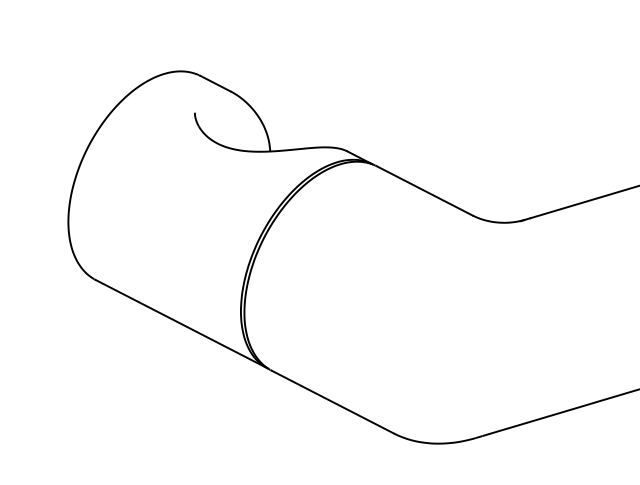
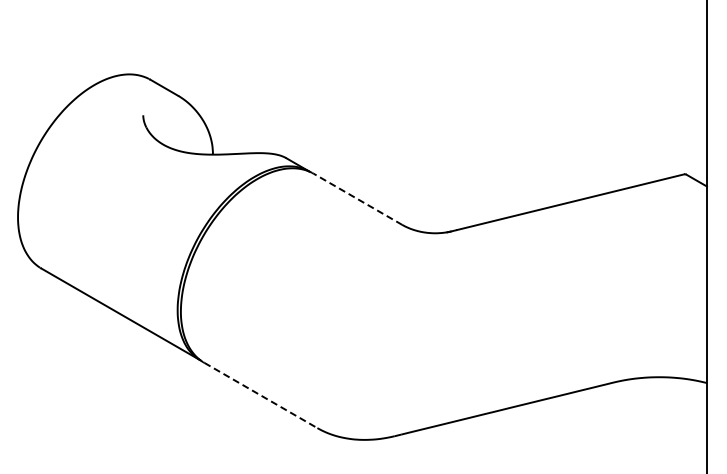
line: (424, 191) -> (357, 199), solid -> dashed
line: (333, 402) -> (261, 395), solid -> dashed

